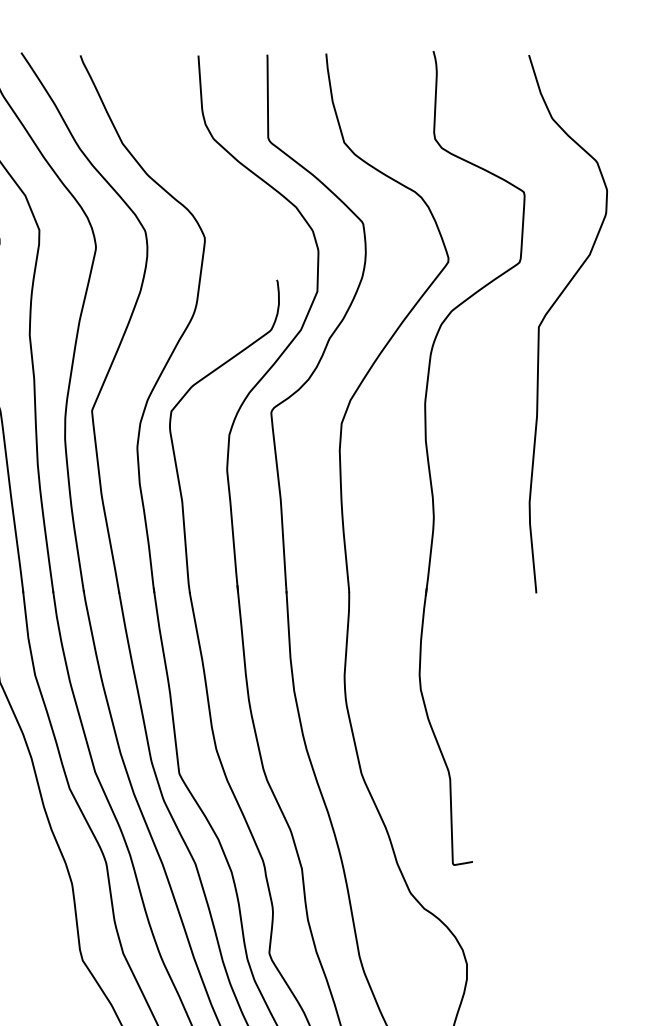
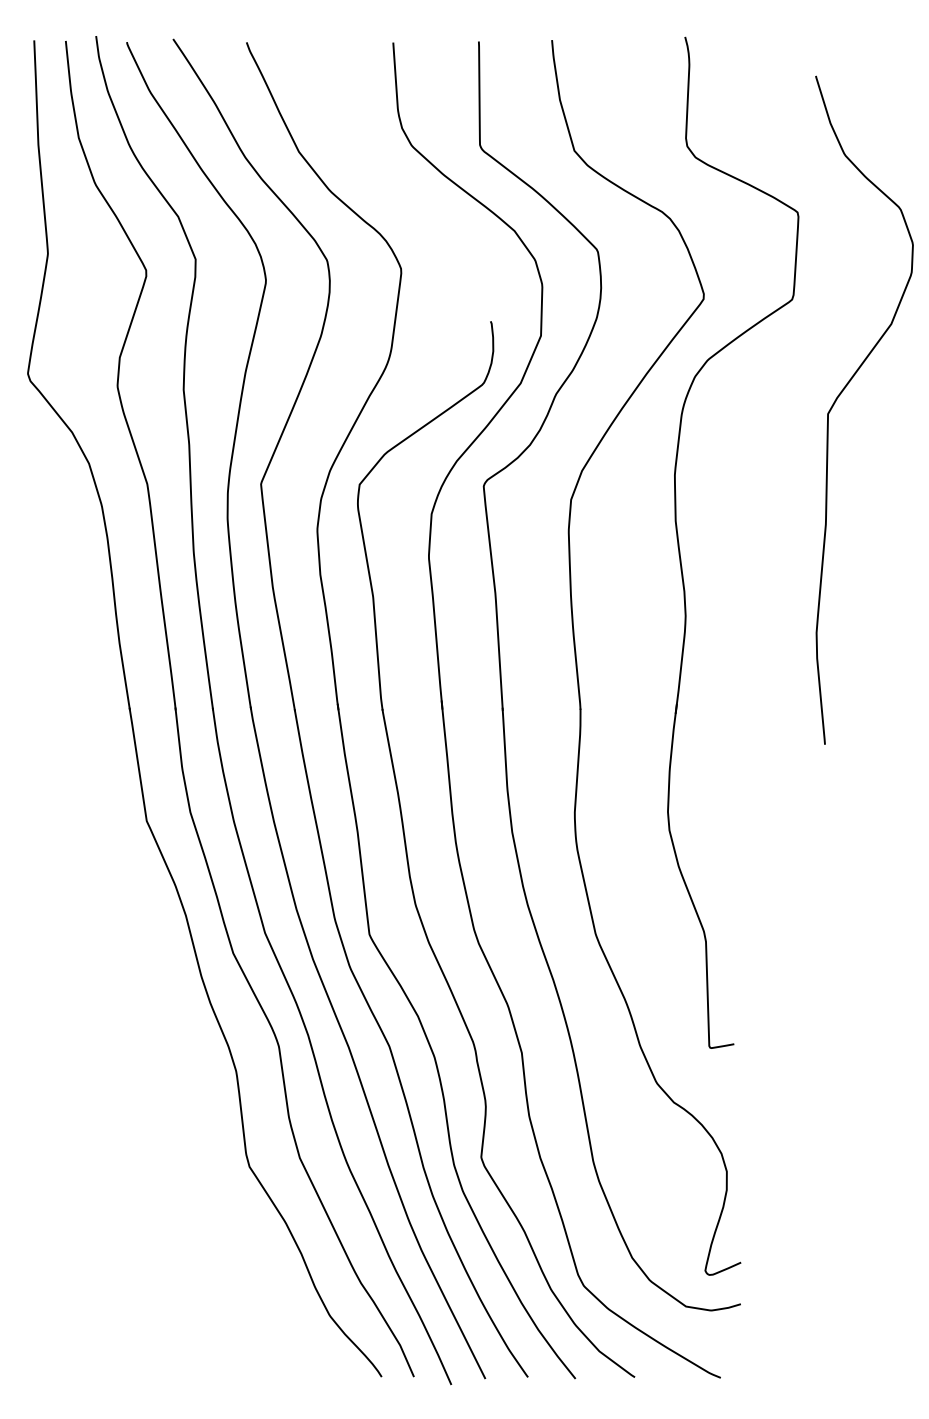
curve: (551, 309) -> (843, 391), moved

